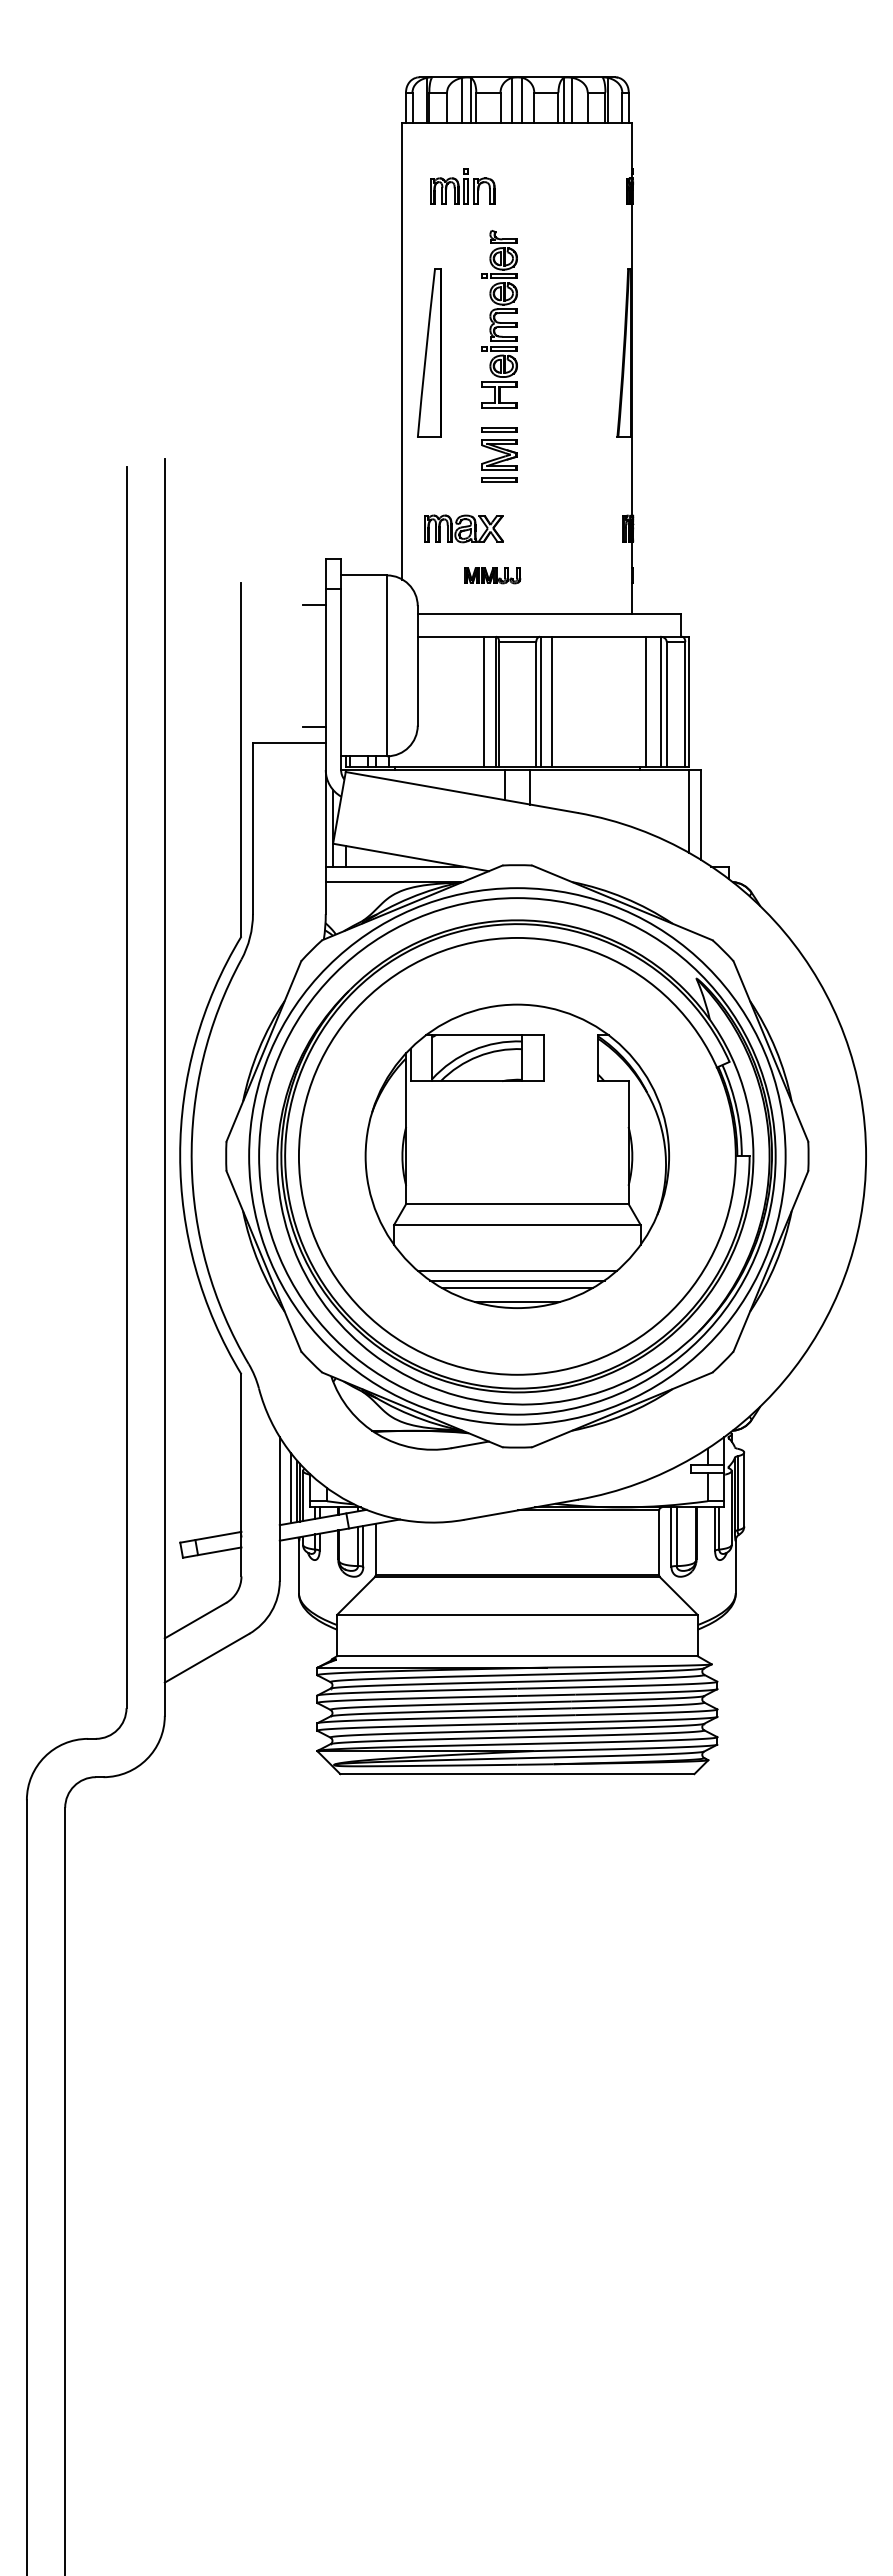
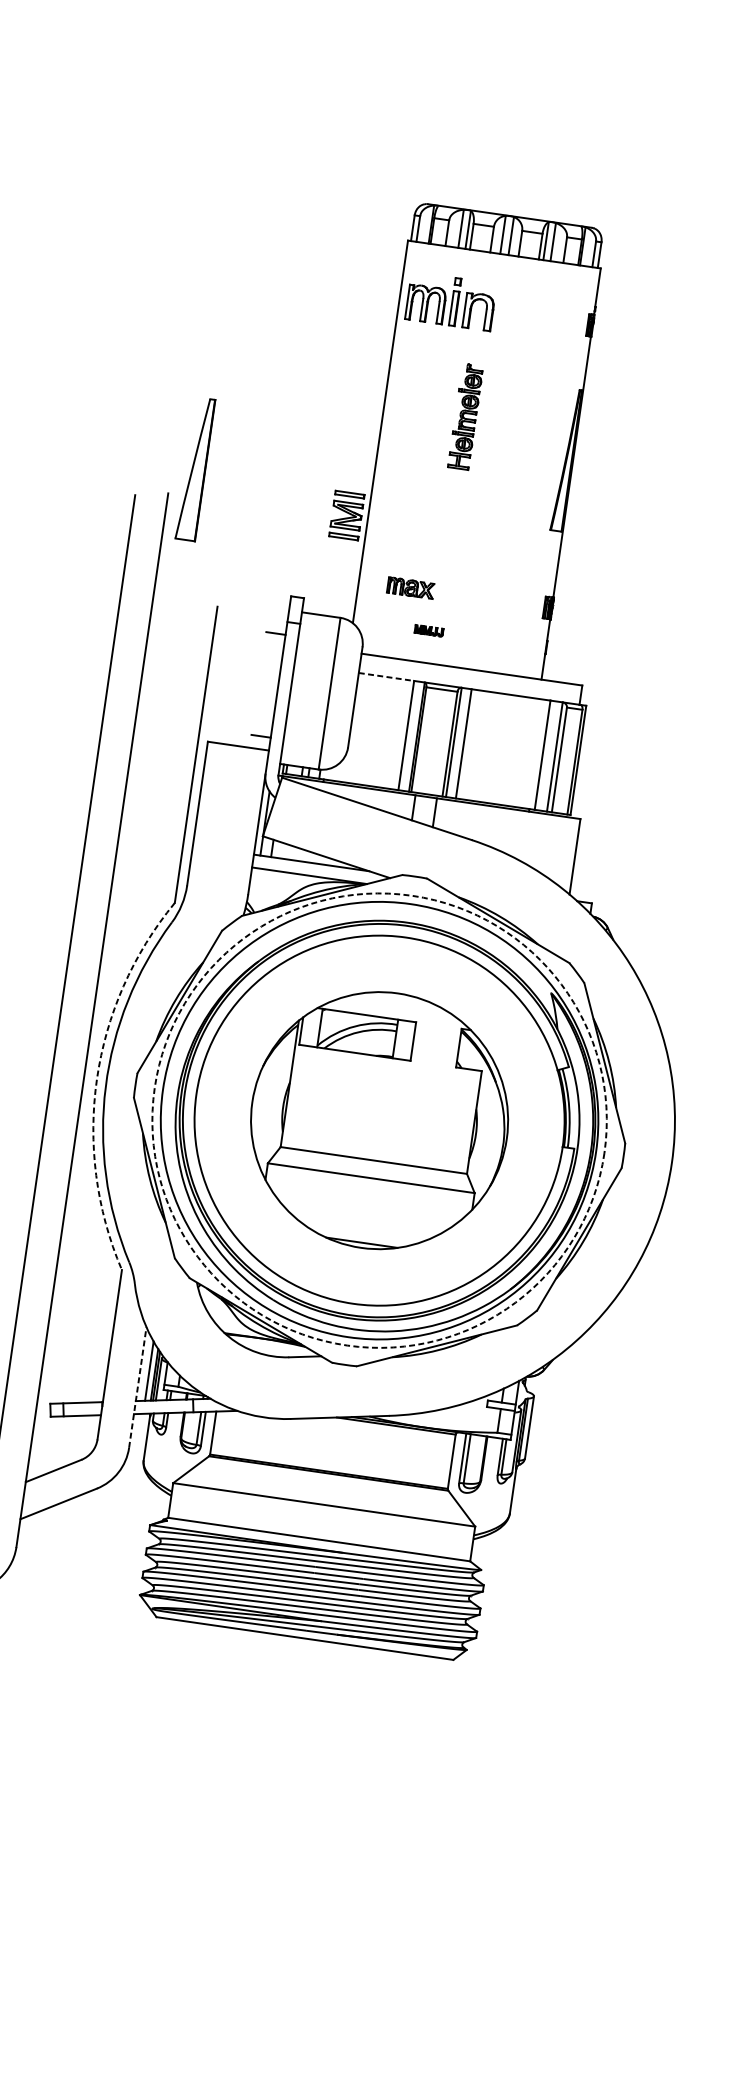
part: (462, 186) -> (450, 300), size x1.6
part: (499, 319) -> (465, 416), size x0.7
part: (429, 352) -> (195, 468), moved
part: (499, 454) -> (347, 515), moved
part: (463, 528) -> (410, 587), size x0.7
part: (492, 575) -> (428, 630), size x0.6
line: (450, 636) -> (386, 676), solid -> dashed
line: (688, 811) -> (564, 852), removed
arc: (180, 1155) -> (97, 1079), solid -> dashed
circle: (517, 1156) -> (379, 1120), solid -> dashed
line: (517, 1270) -> (365, 1216), removed
line: (517, 1280) -> (364, 1224), removed
line: (517, 1288) -> (363, 1231), removed
line: (279, 1508) -> (137, 1387), solid -> dashed

